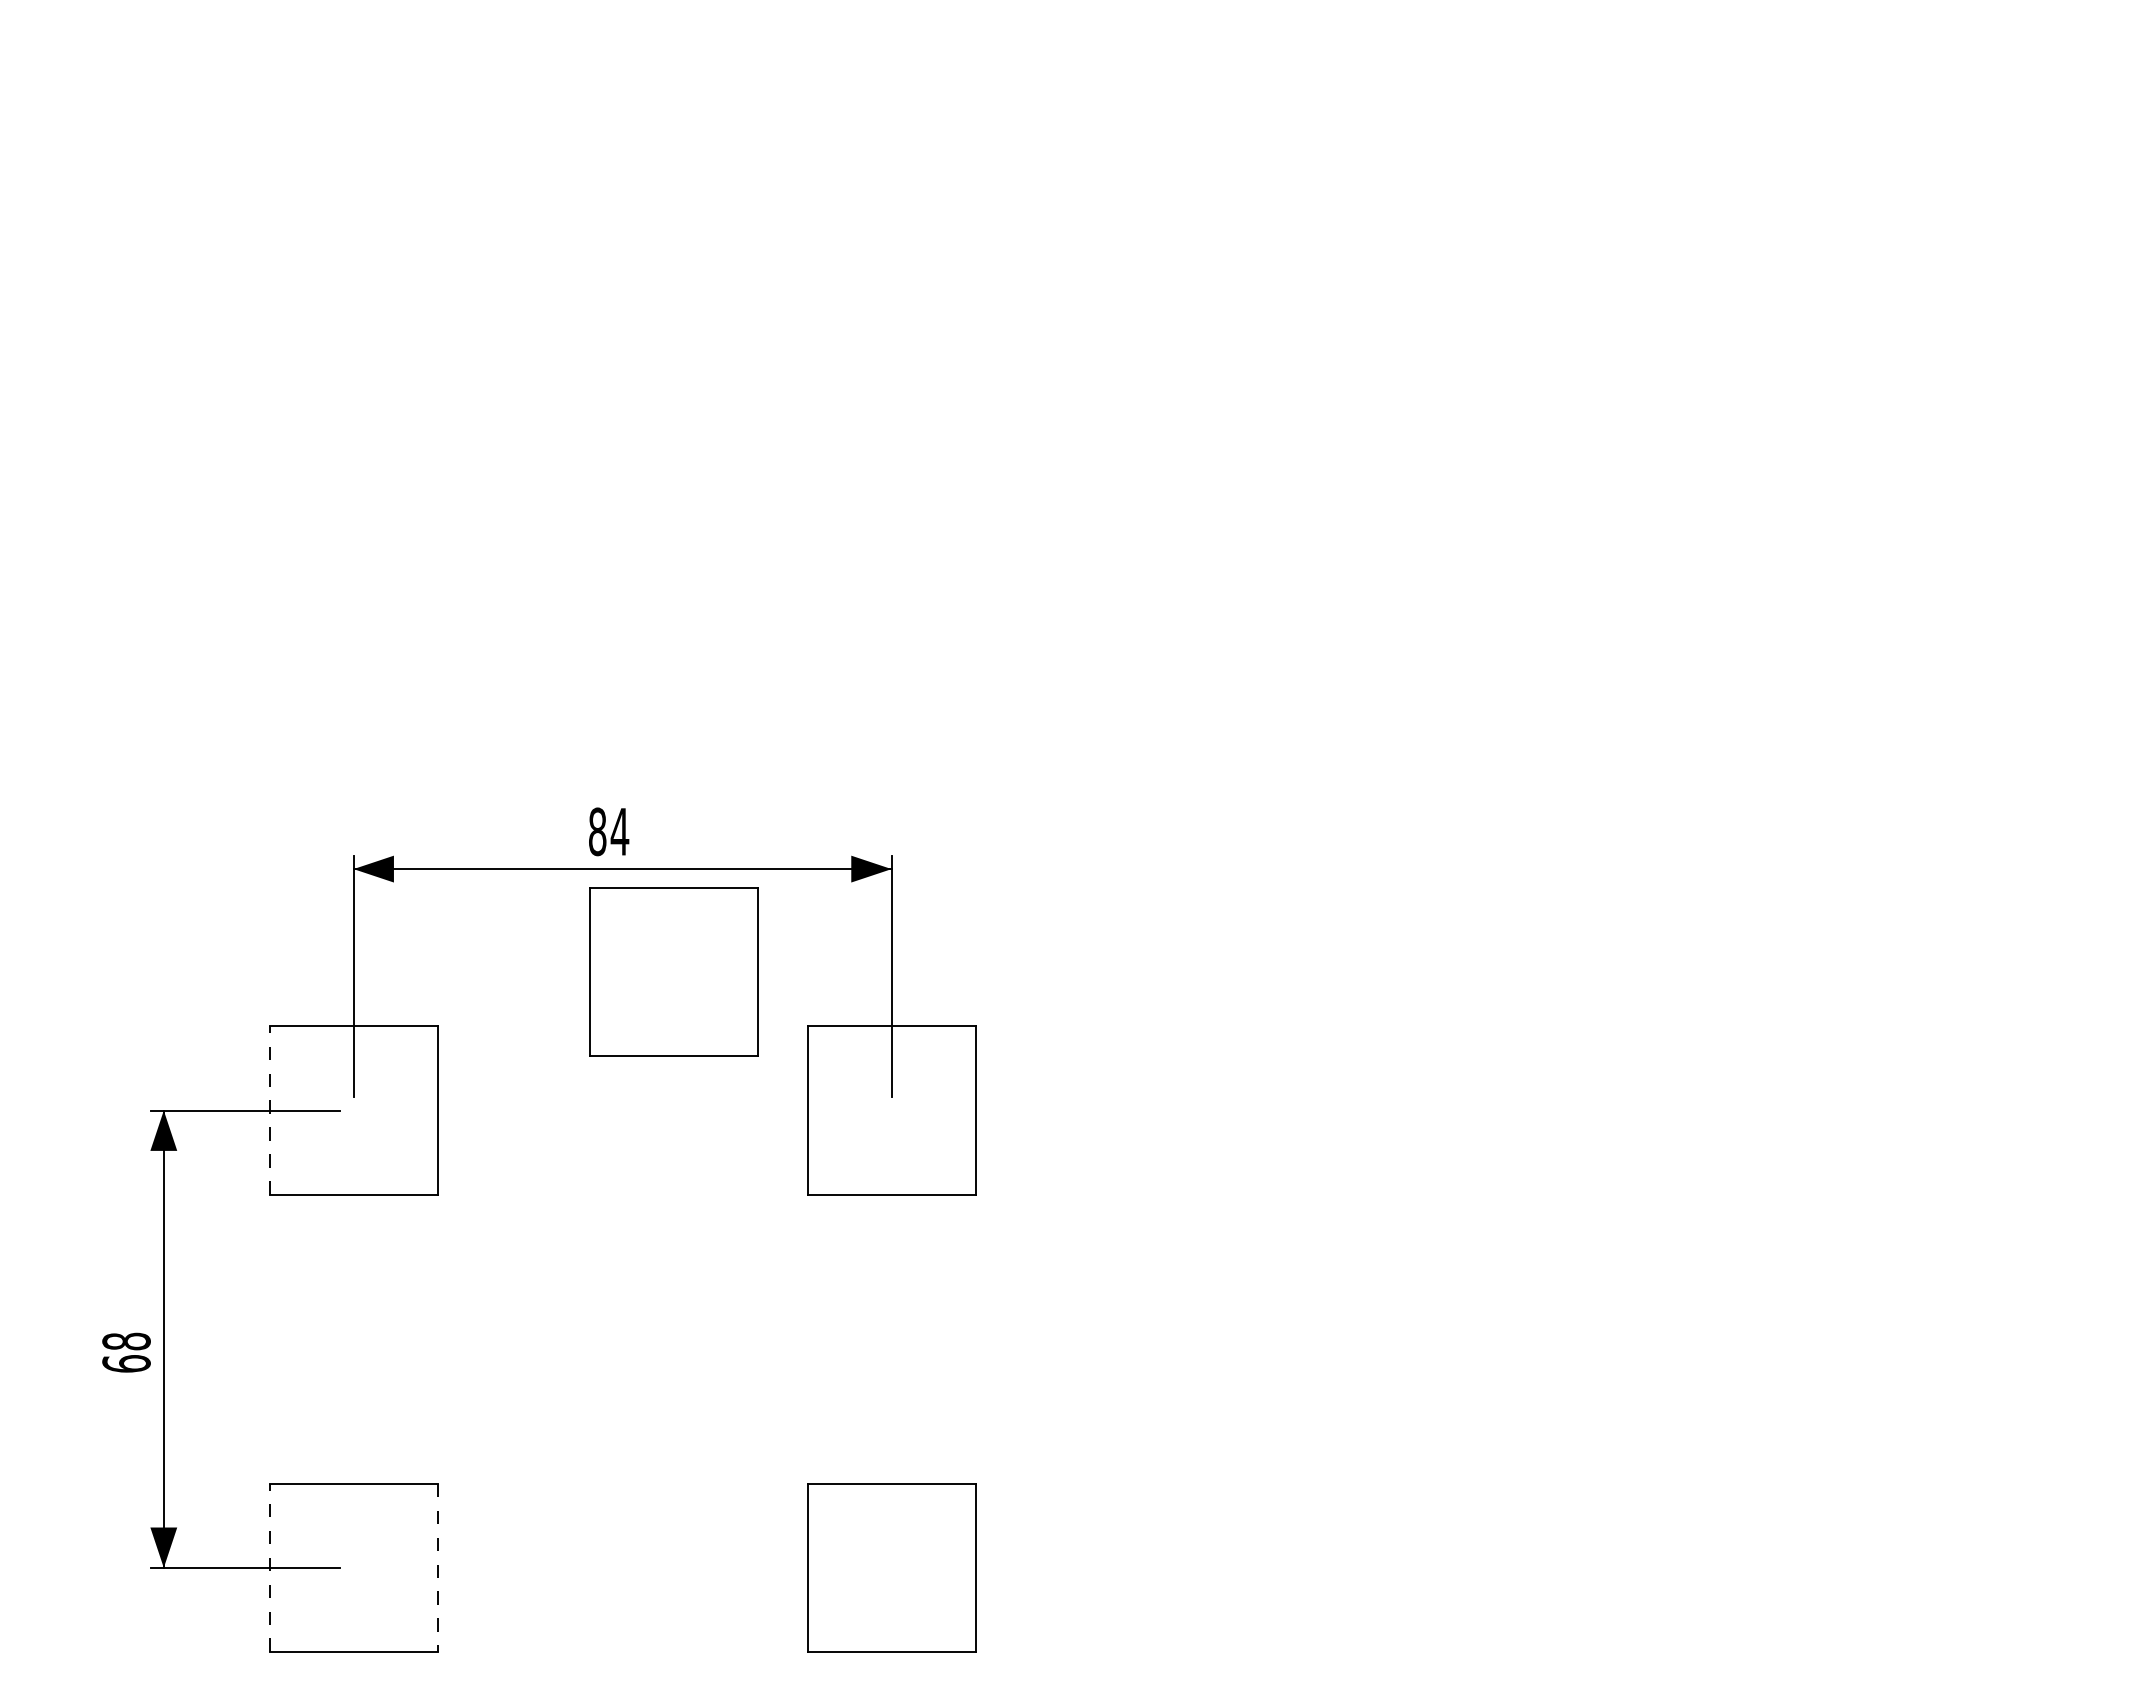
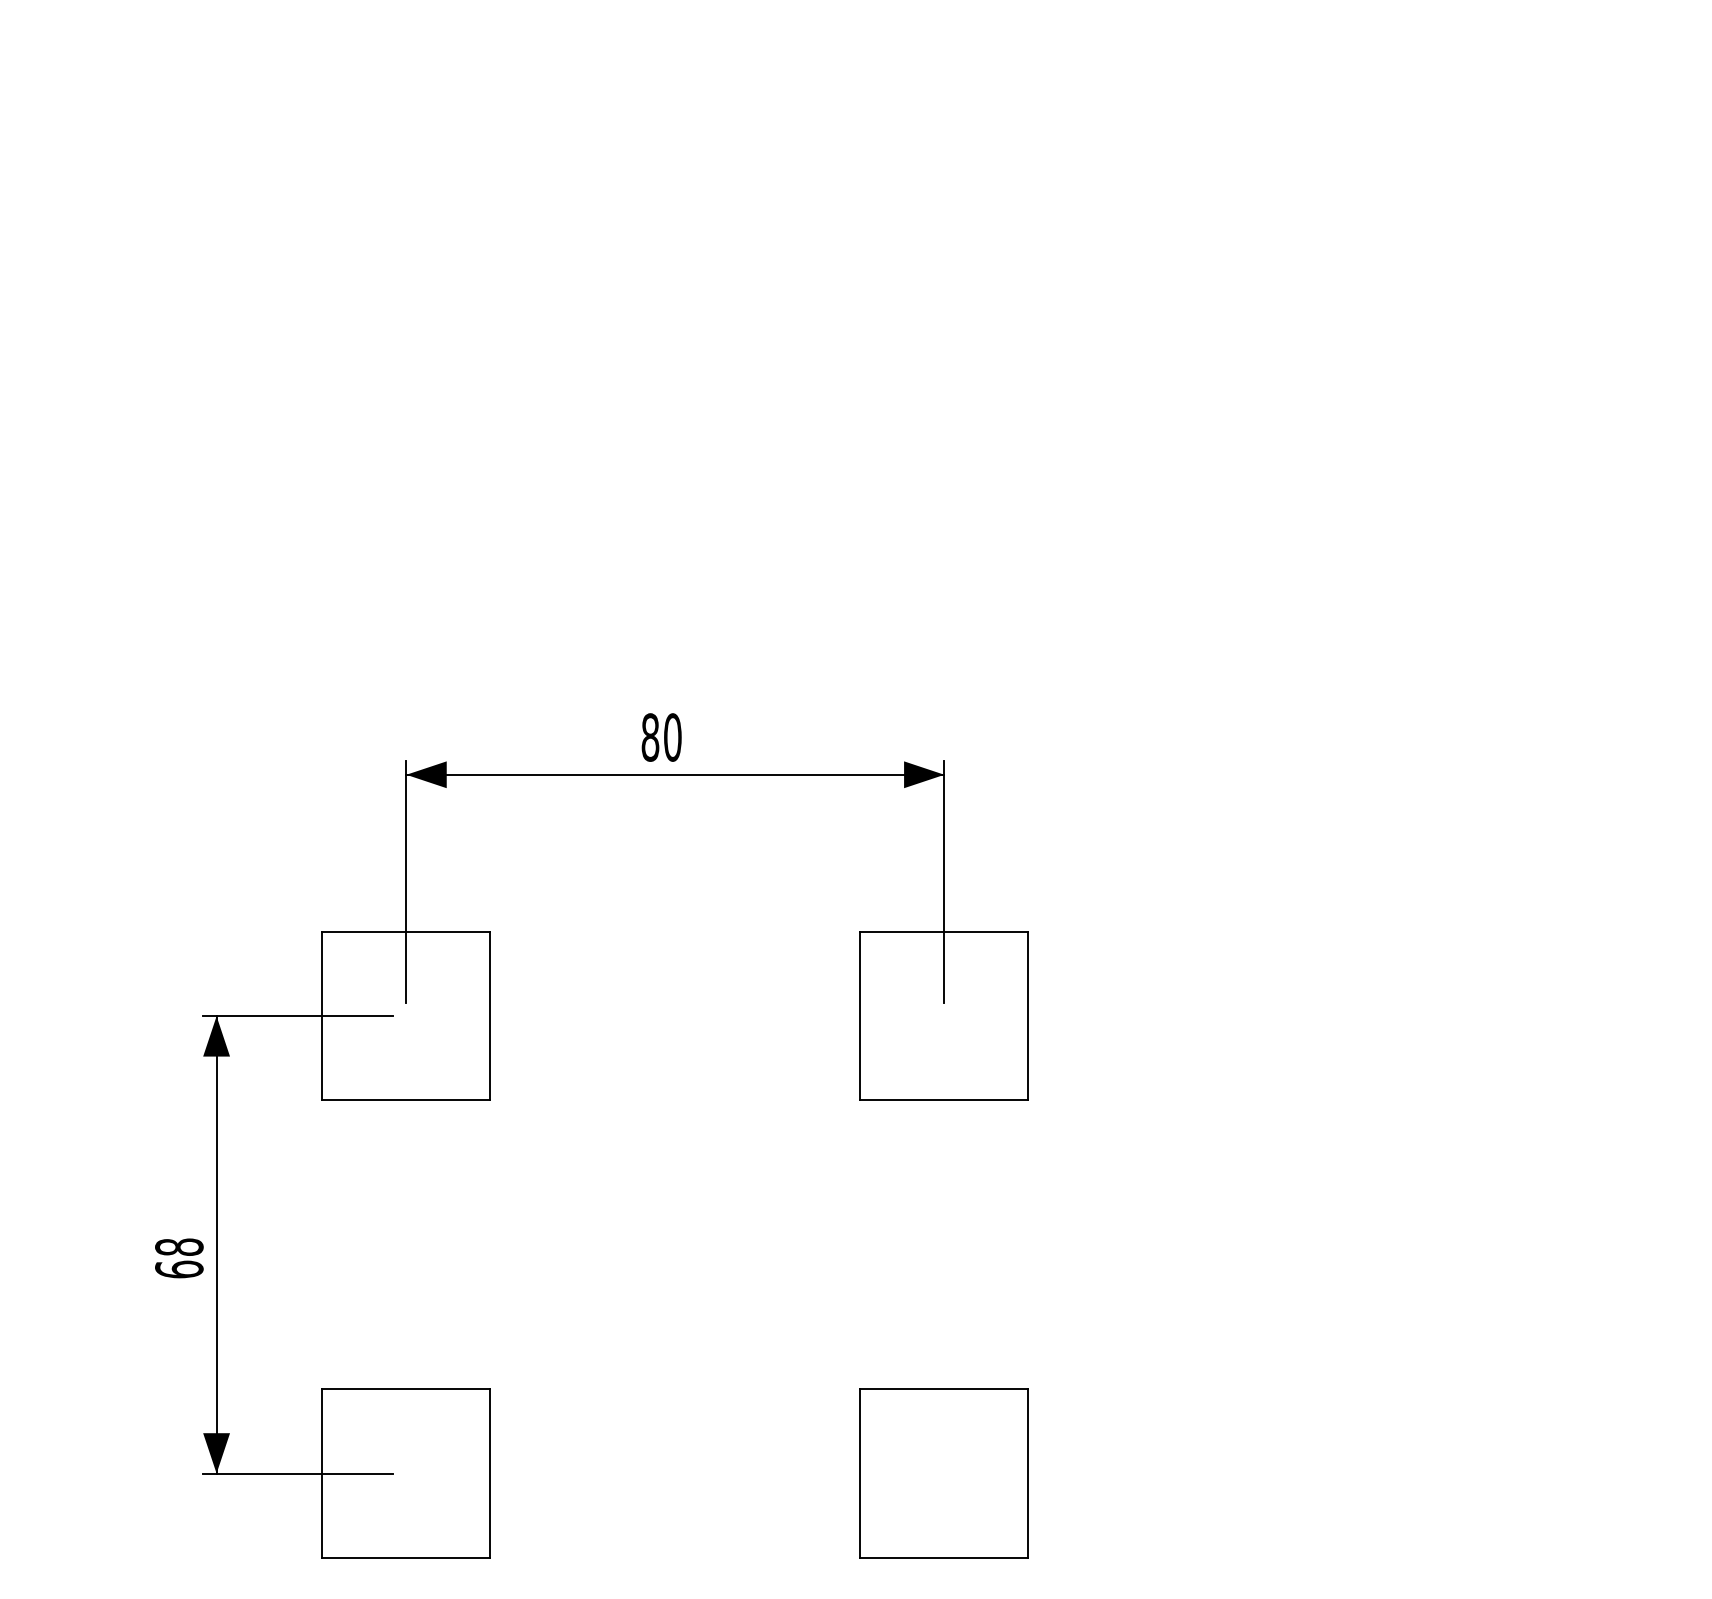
text: (619, 831) -> (672, 737), 84 -> 80
part: (673, 971) -> (726, 877), removed
line: (269, 1110) -> (322, 1016), dashed -> solid
line: (269, 1567) -> (322, 1473), dashed -> solid
line: (437, 1568) -> (490, 1474), dashed -> solid

